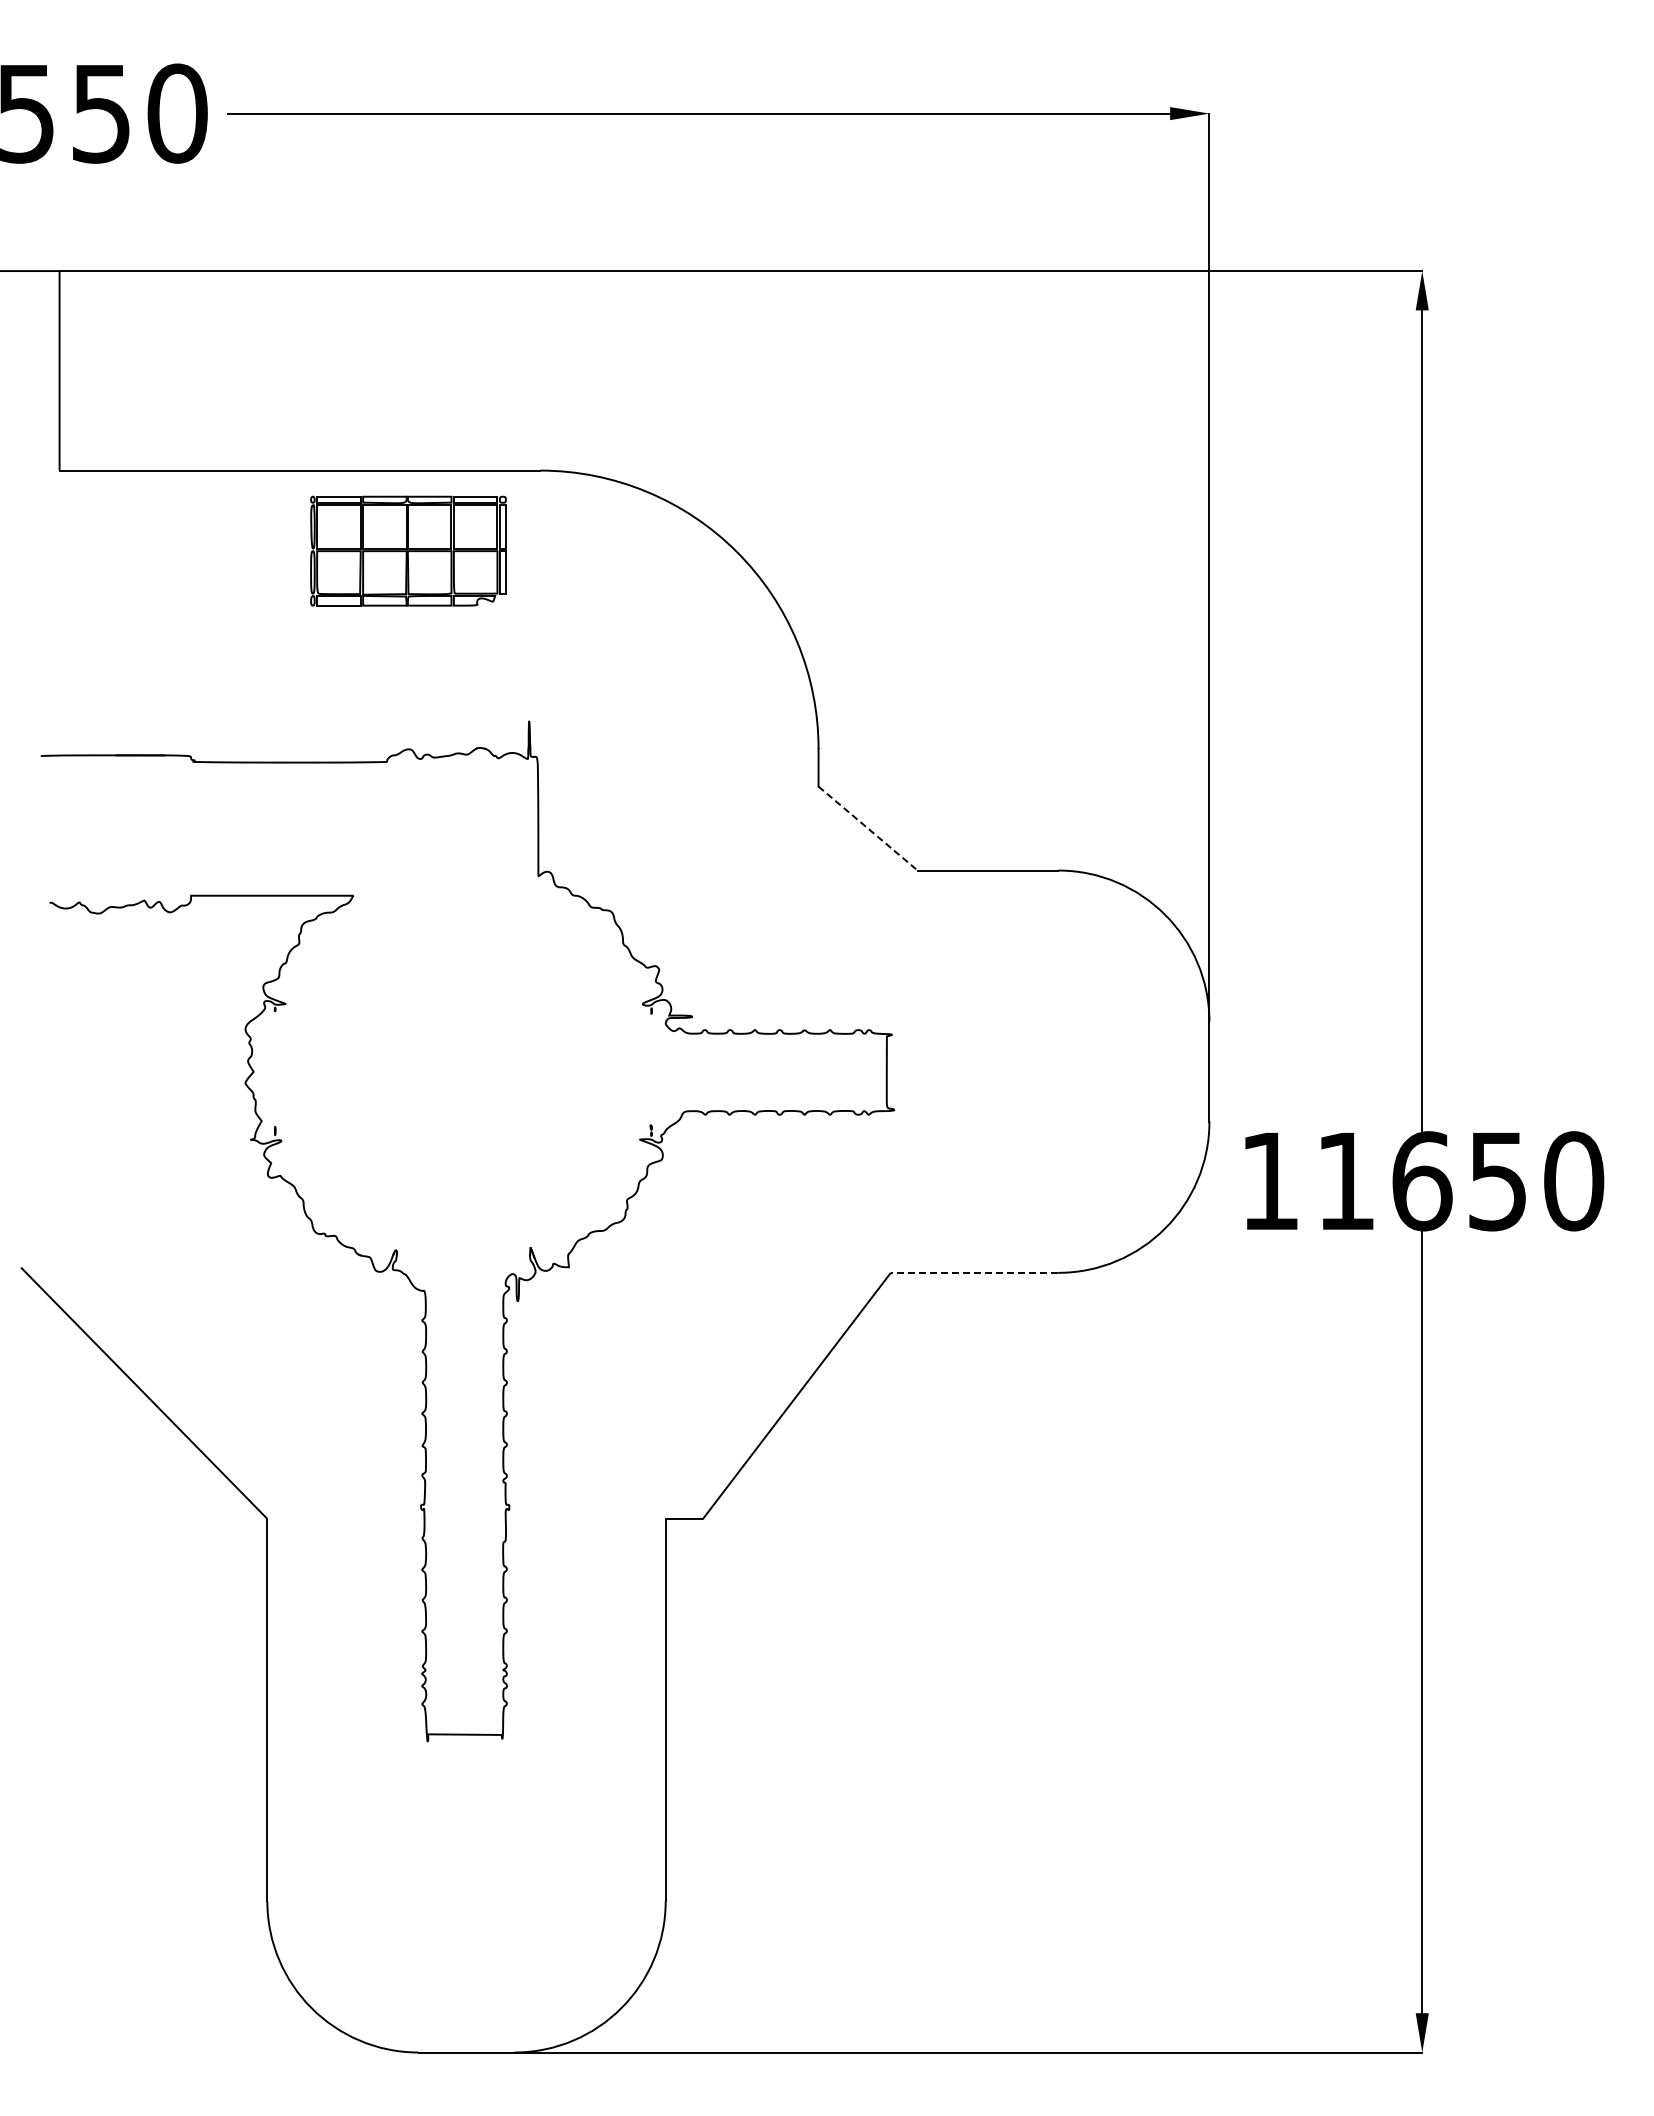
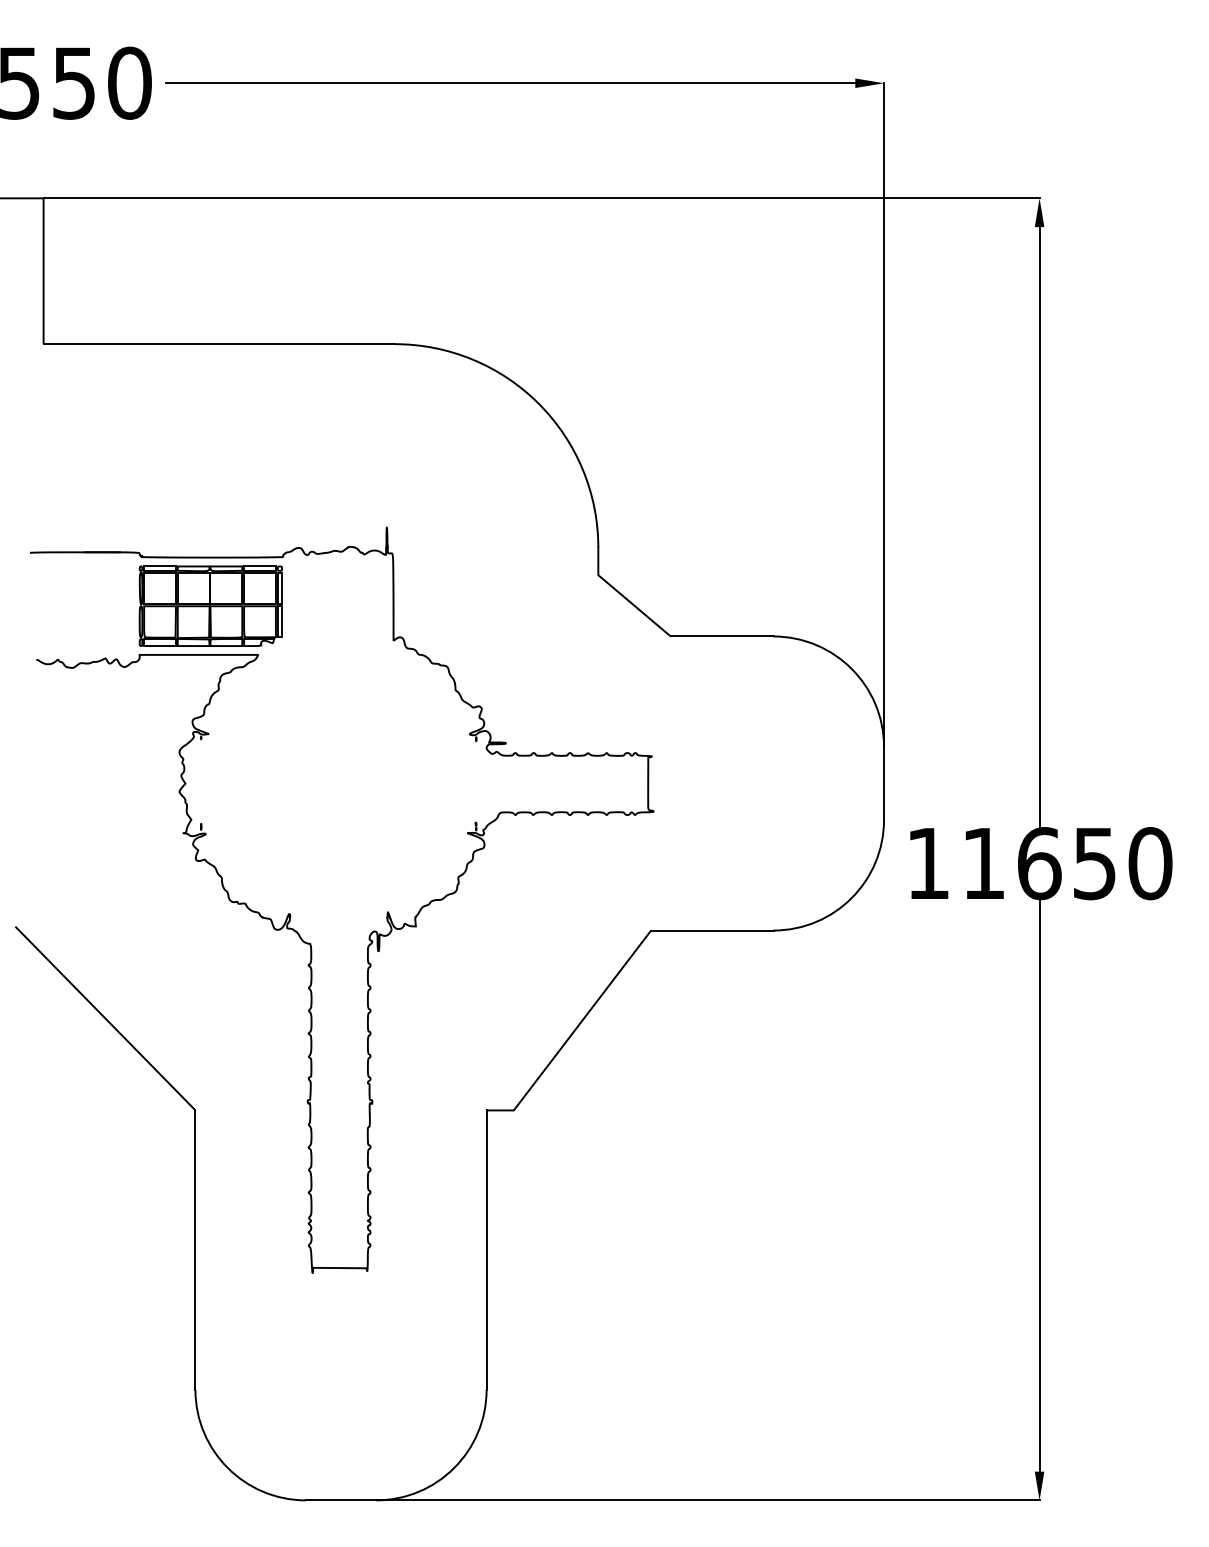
part: (408, 550) -> (210, 605), moved
line: (868, 829) -> (634, 606), dashed -> solid
line: (974, 1272) -> (712, 930), dashed -> solid

